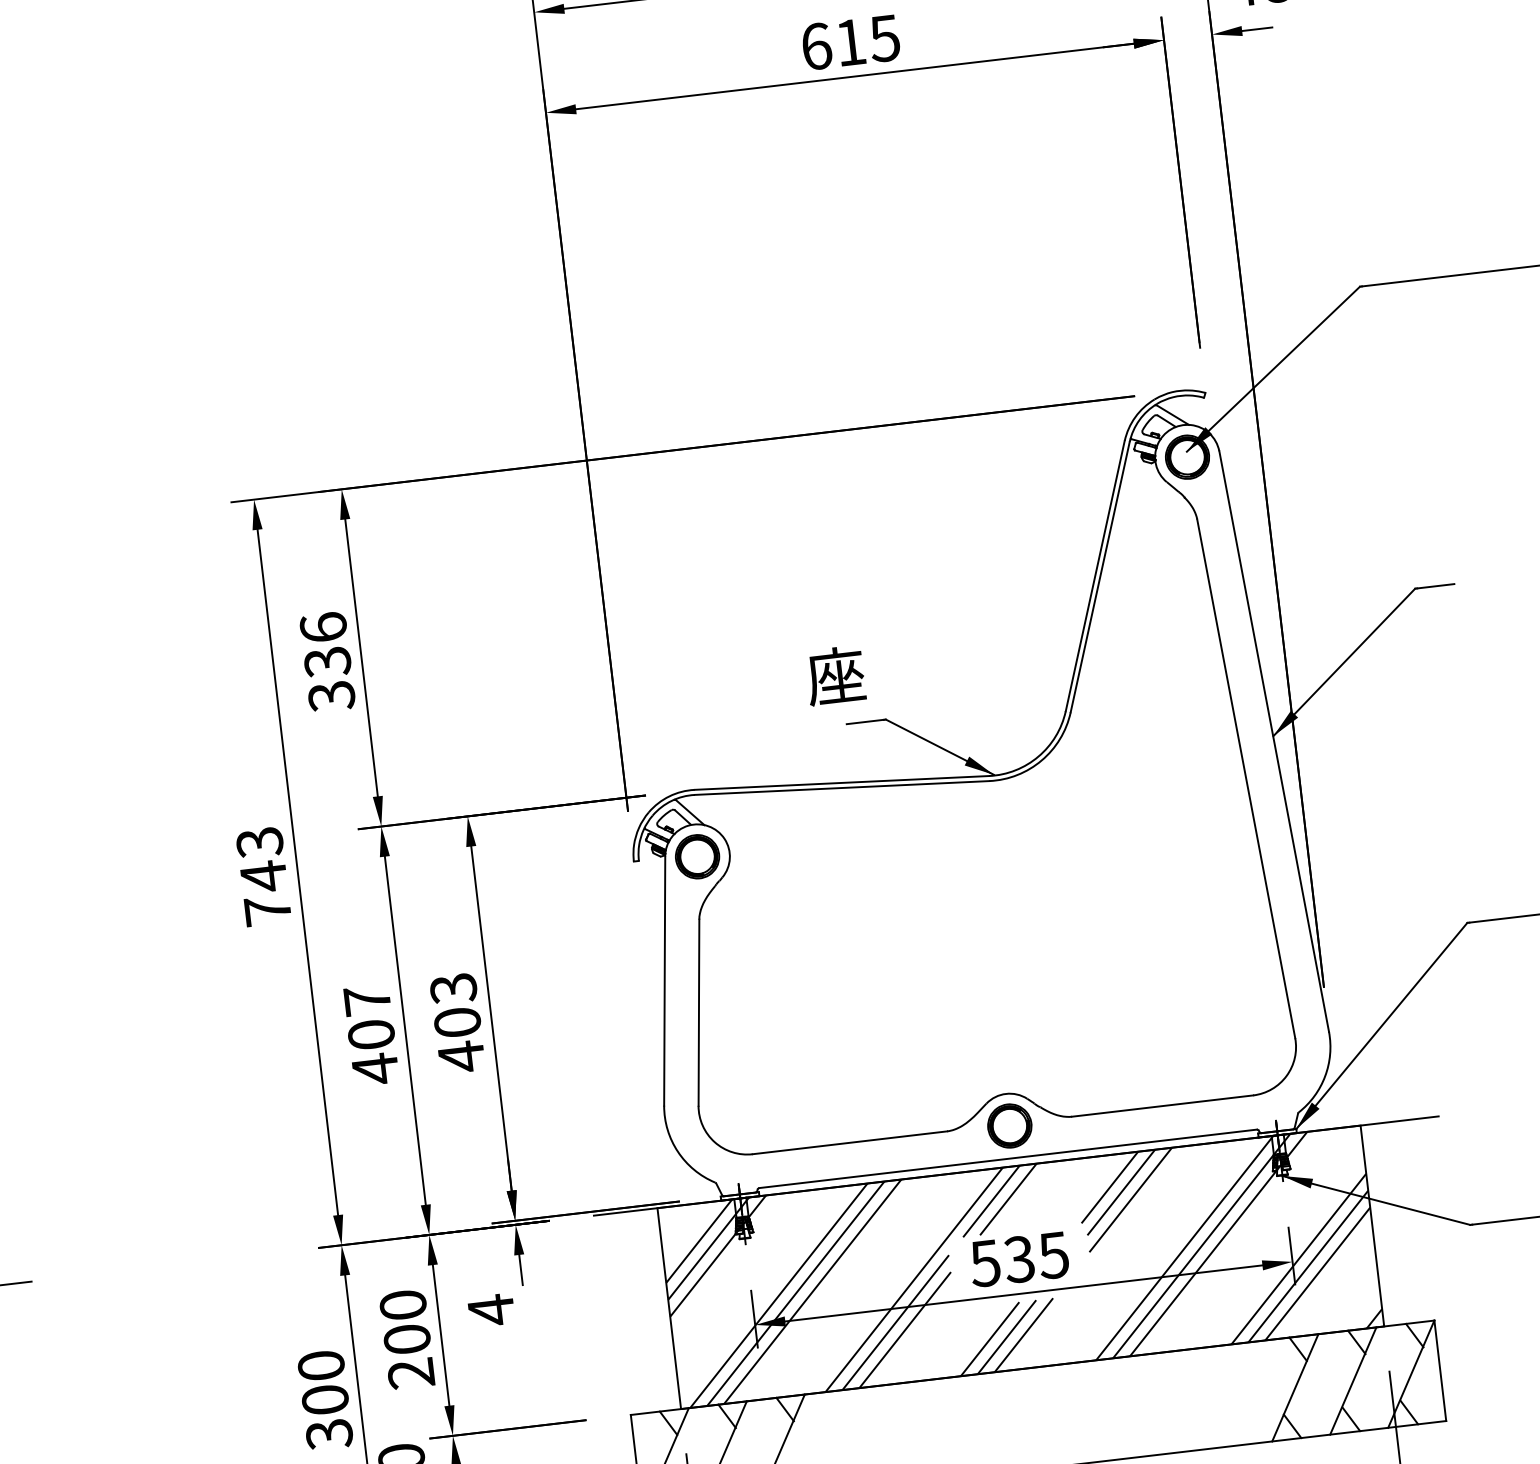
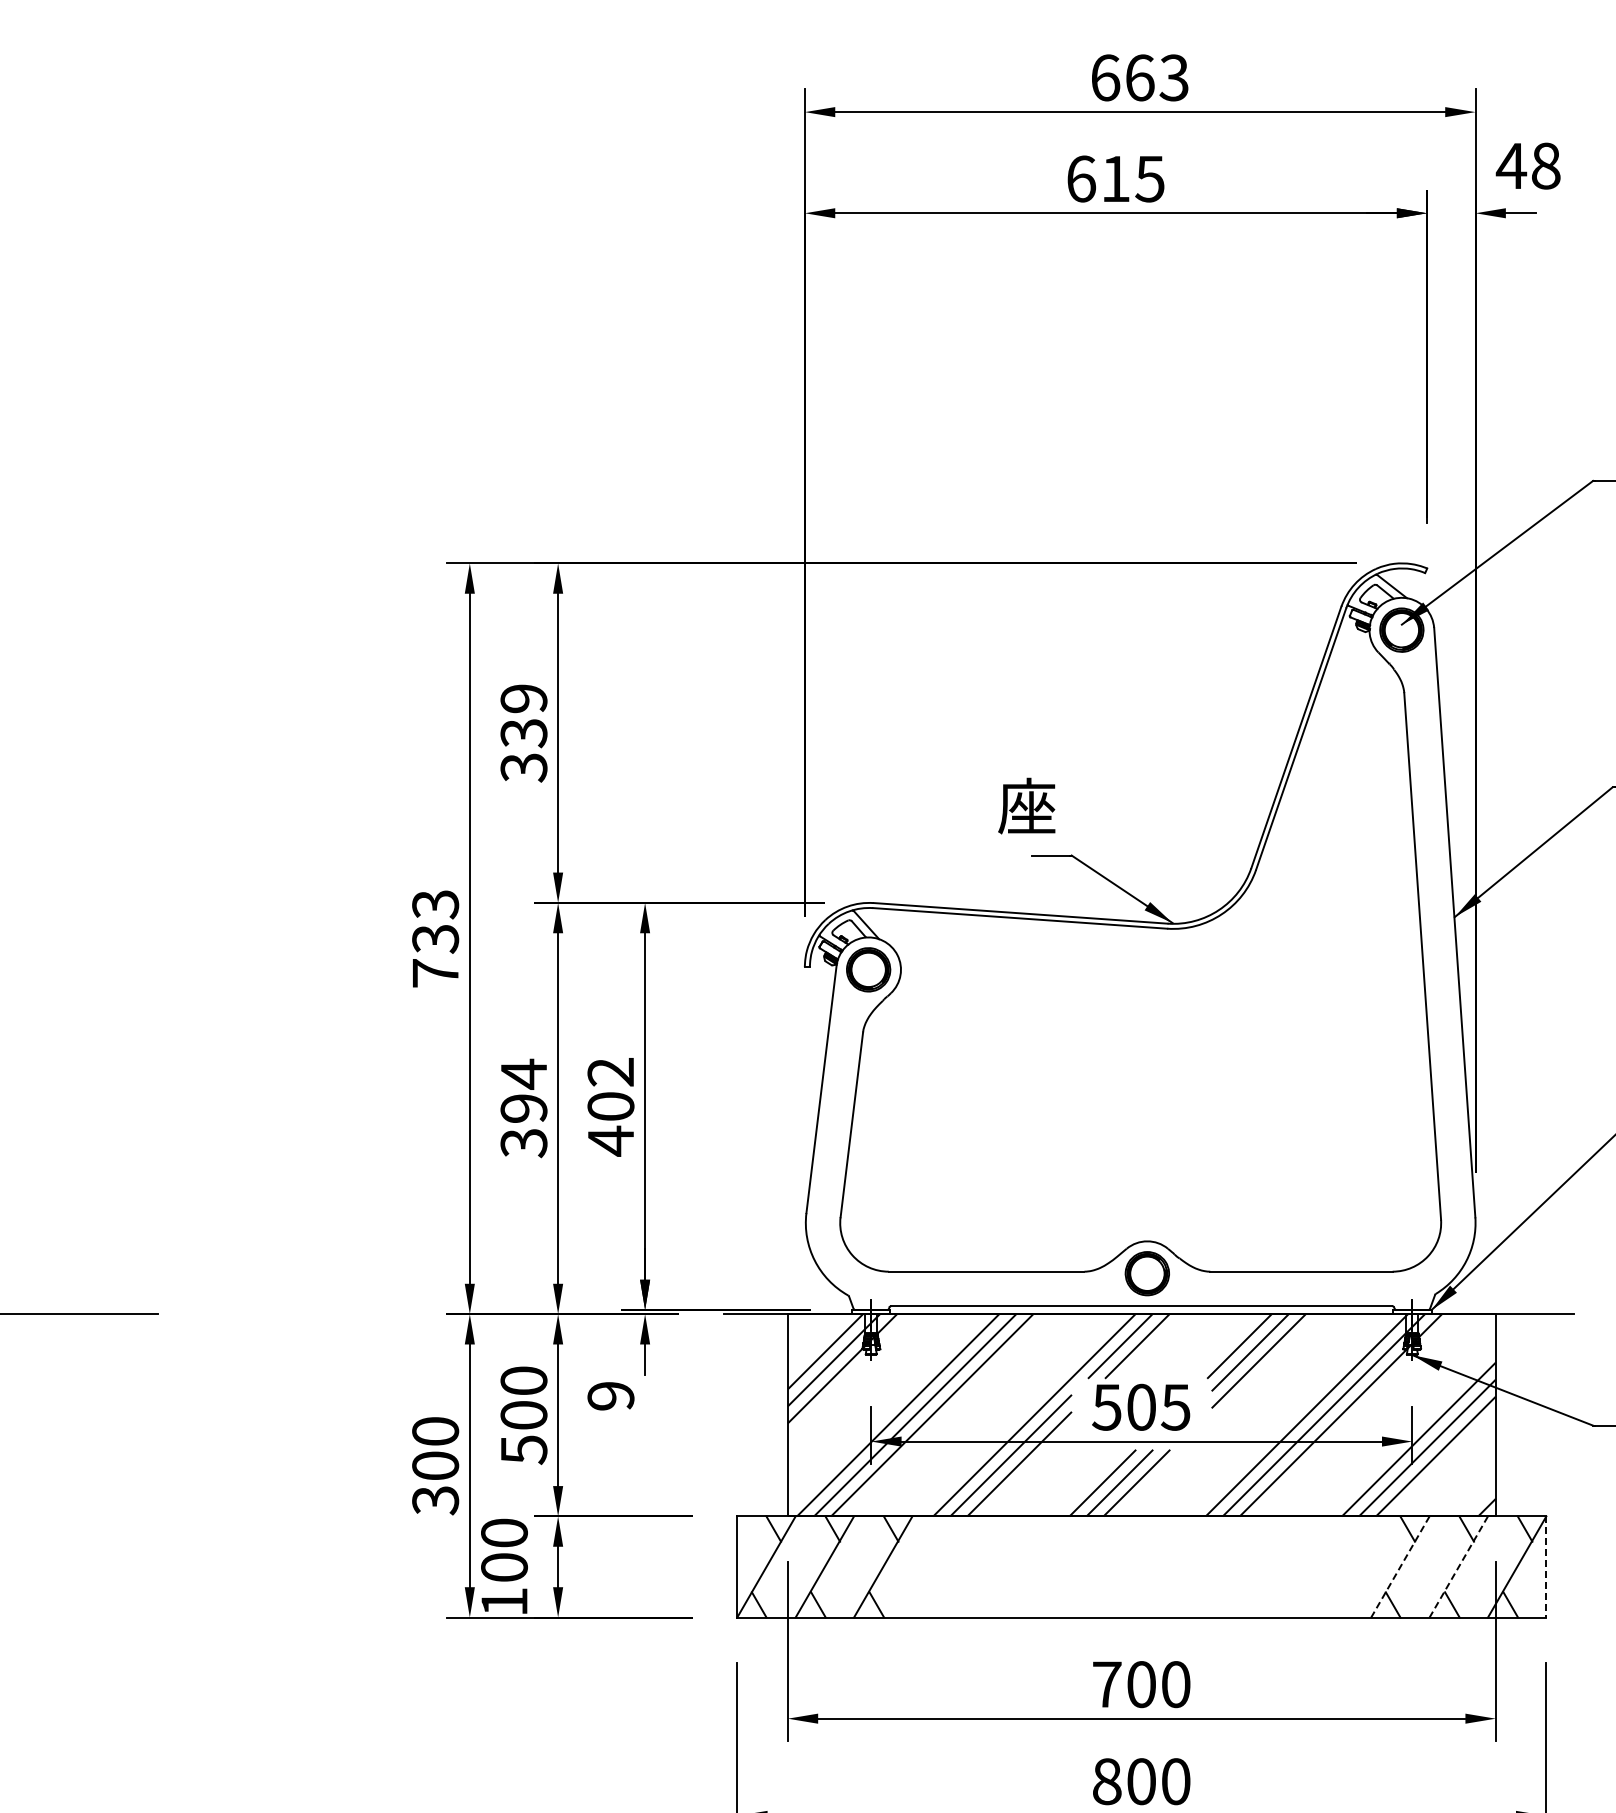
text: (323, 627) -> (523, 698), 336 -> 339
text: (263, 876) -> (435, 938), 743 -> 733
text: (453, 988) -> (610, 1072), 403 -> 402
text: (370, 1034) -> (523, 1108), 407 -> 394
text: (1018, 1258) -> (1140, 1406), 535 -> 505
text: (490, 1309) -> (610, 1395), 4 -> 9
line: (1440, 1371) -> (1546, 1567), solid -> dashed
text: (410, 1374) -> (523, 1450), 200 -> 500
line: (1353, 1381) -> (1458, 1567), solid -> dashed
line: (1295, 1388) -> (1400, 1567), solid -> dashed

